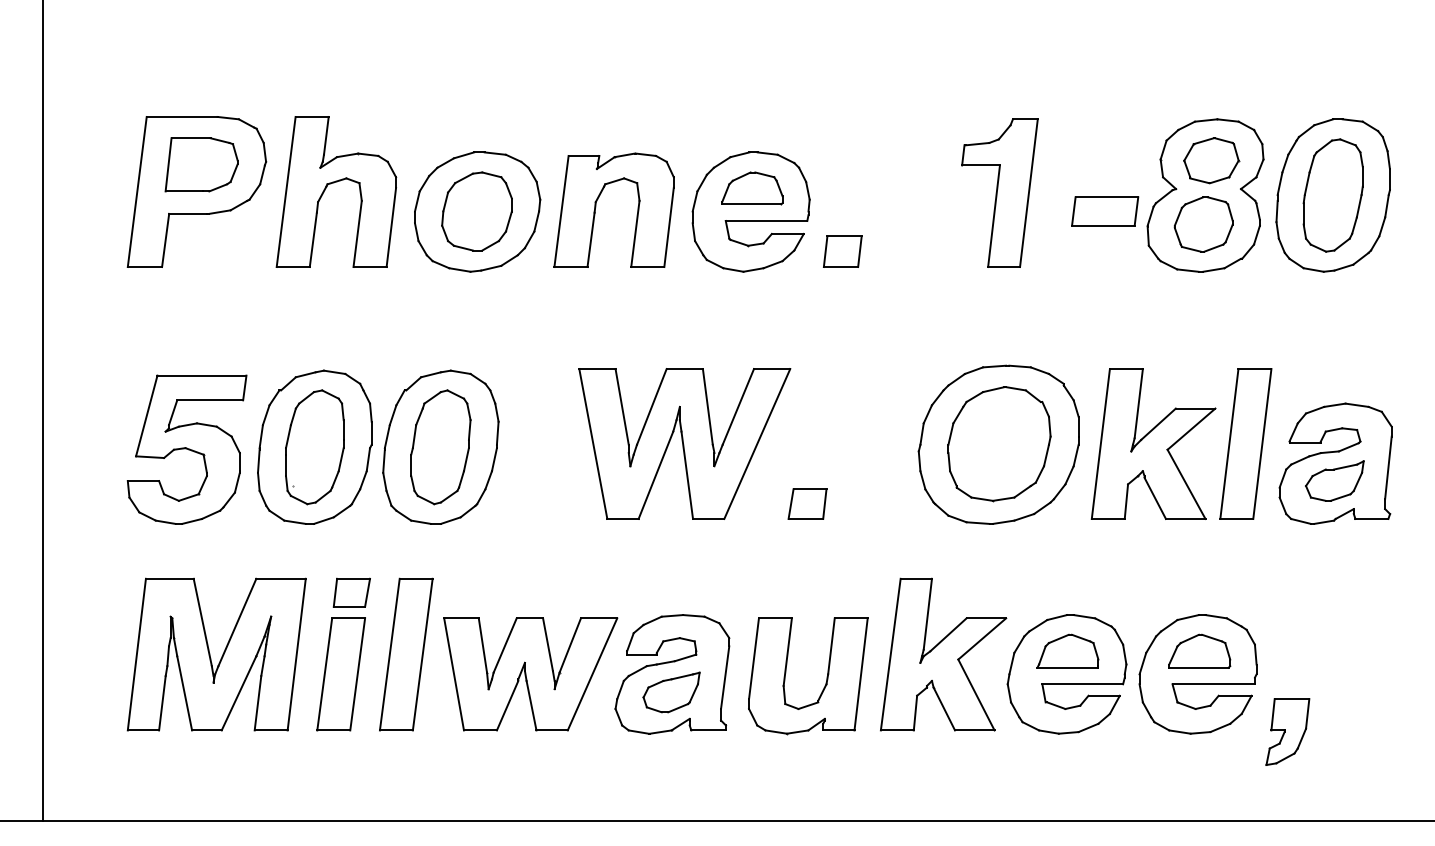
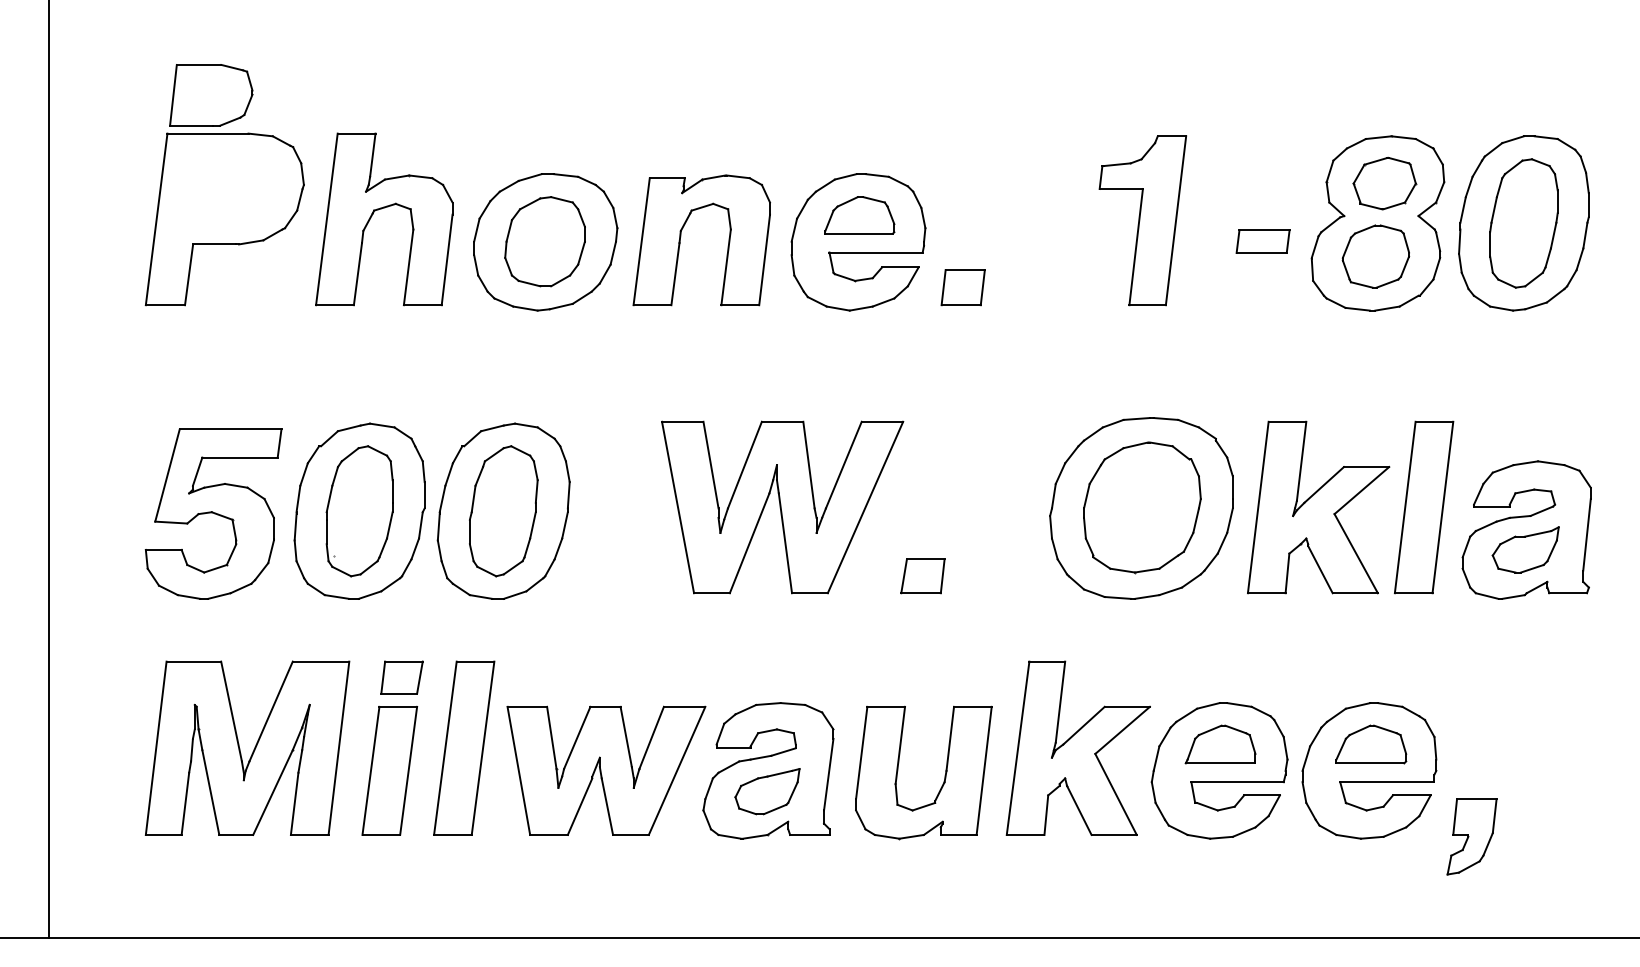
part: (201, 164) -> (211, 95), moved
part: (1104, 211) -> (1262, 241), size x0.7

